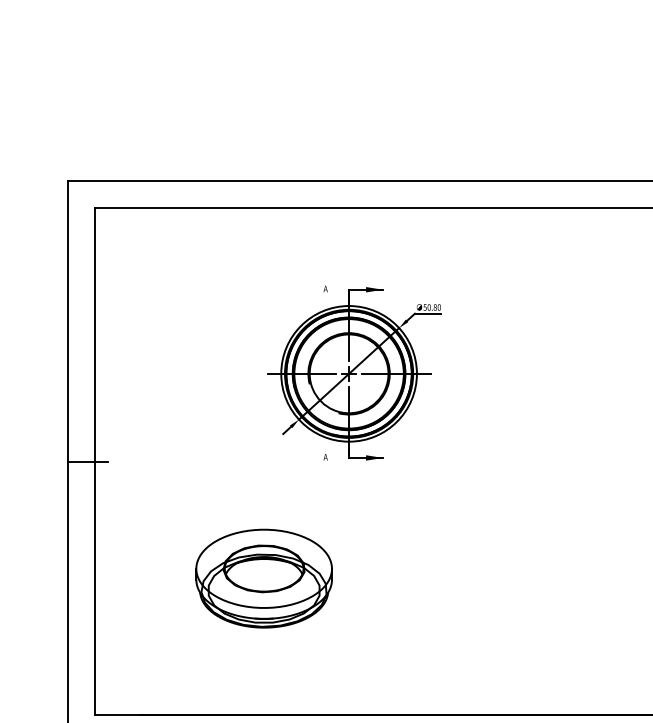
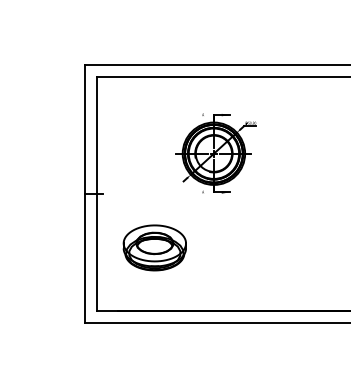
part: (263, 577) -> (154, 247), moved

